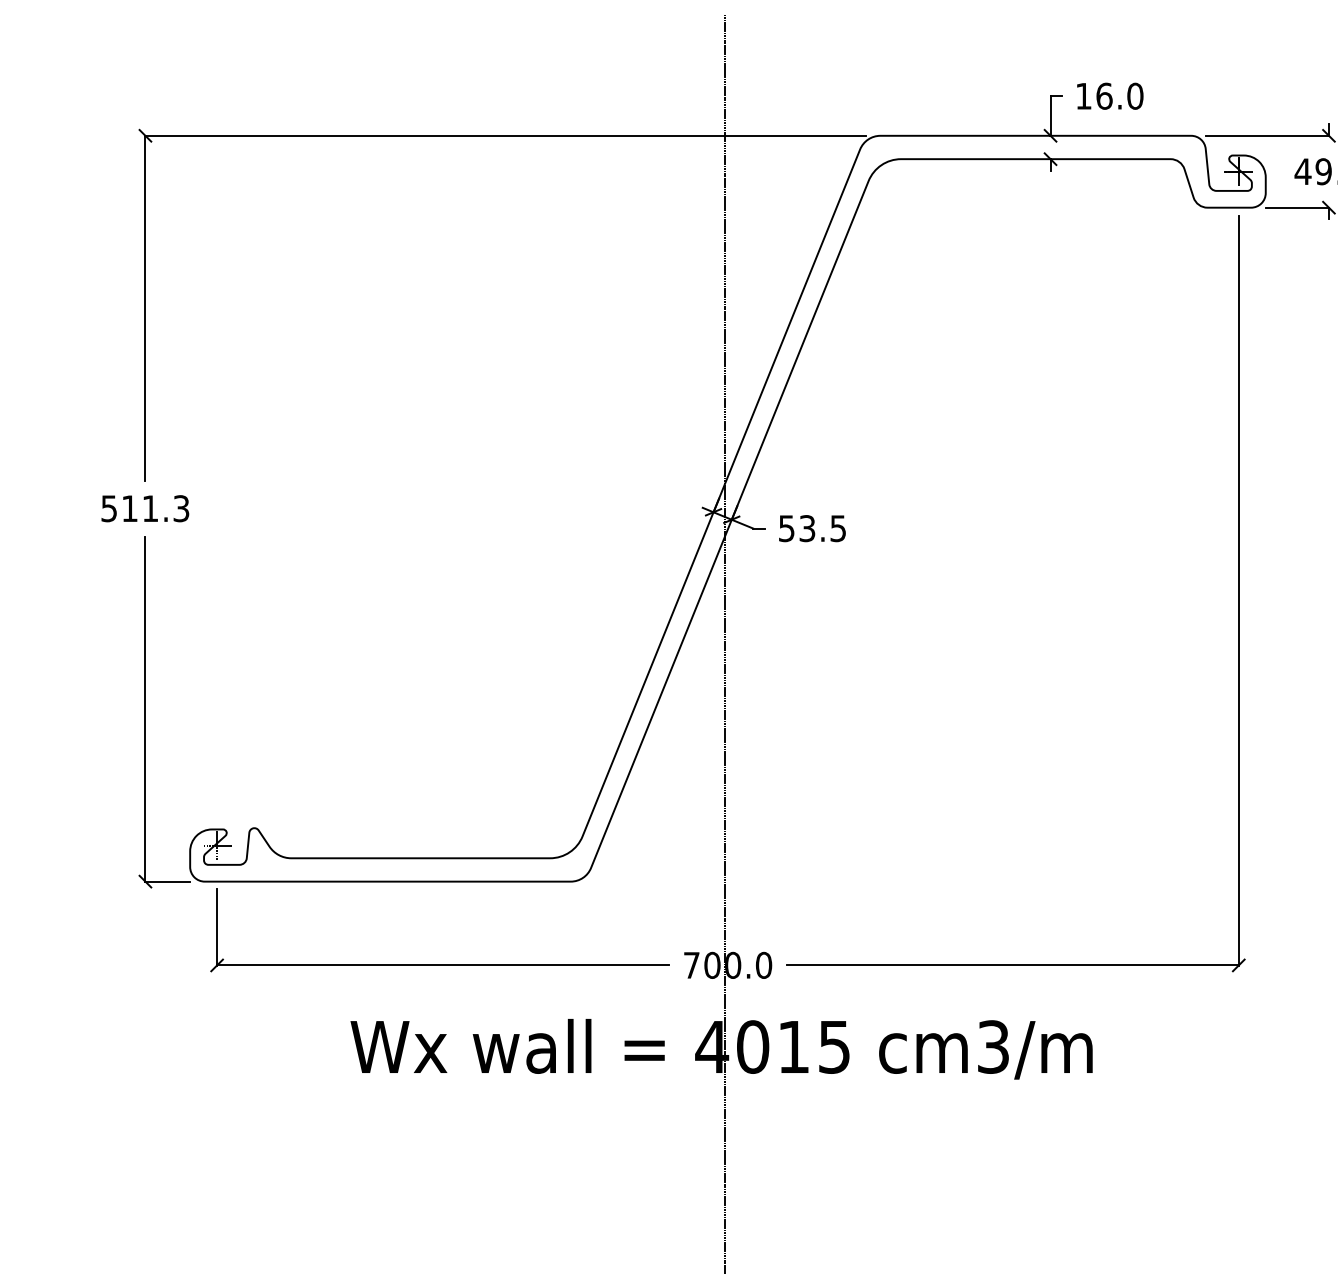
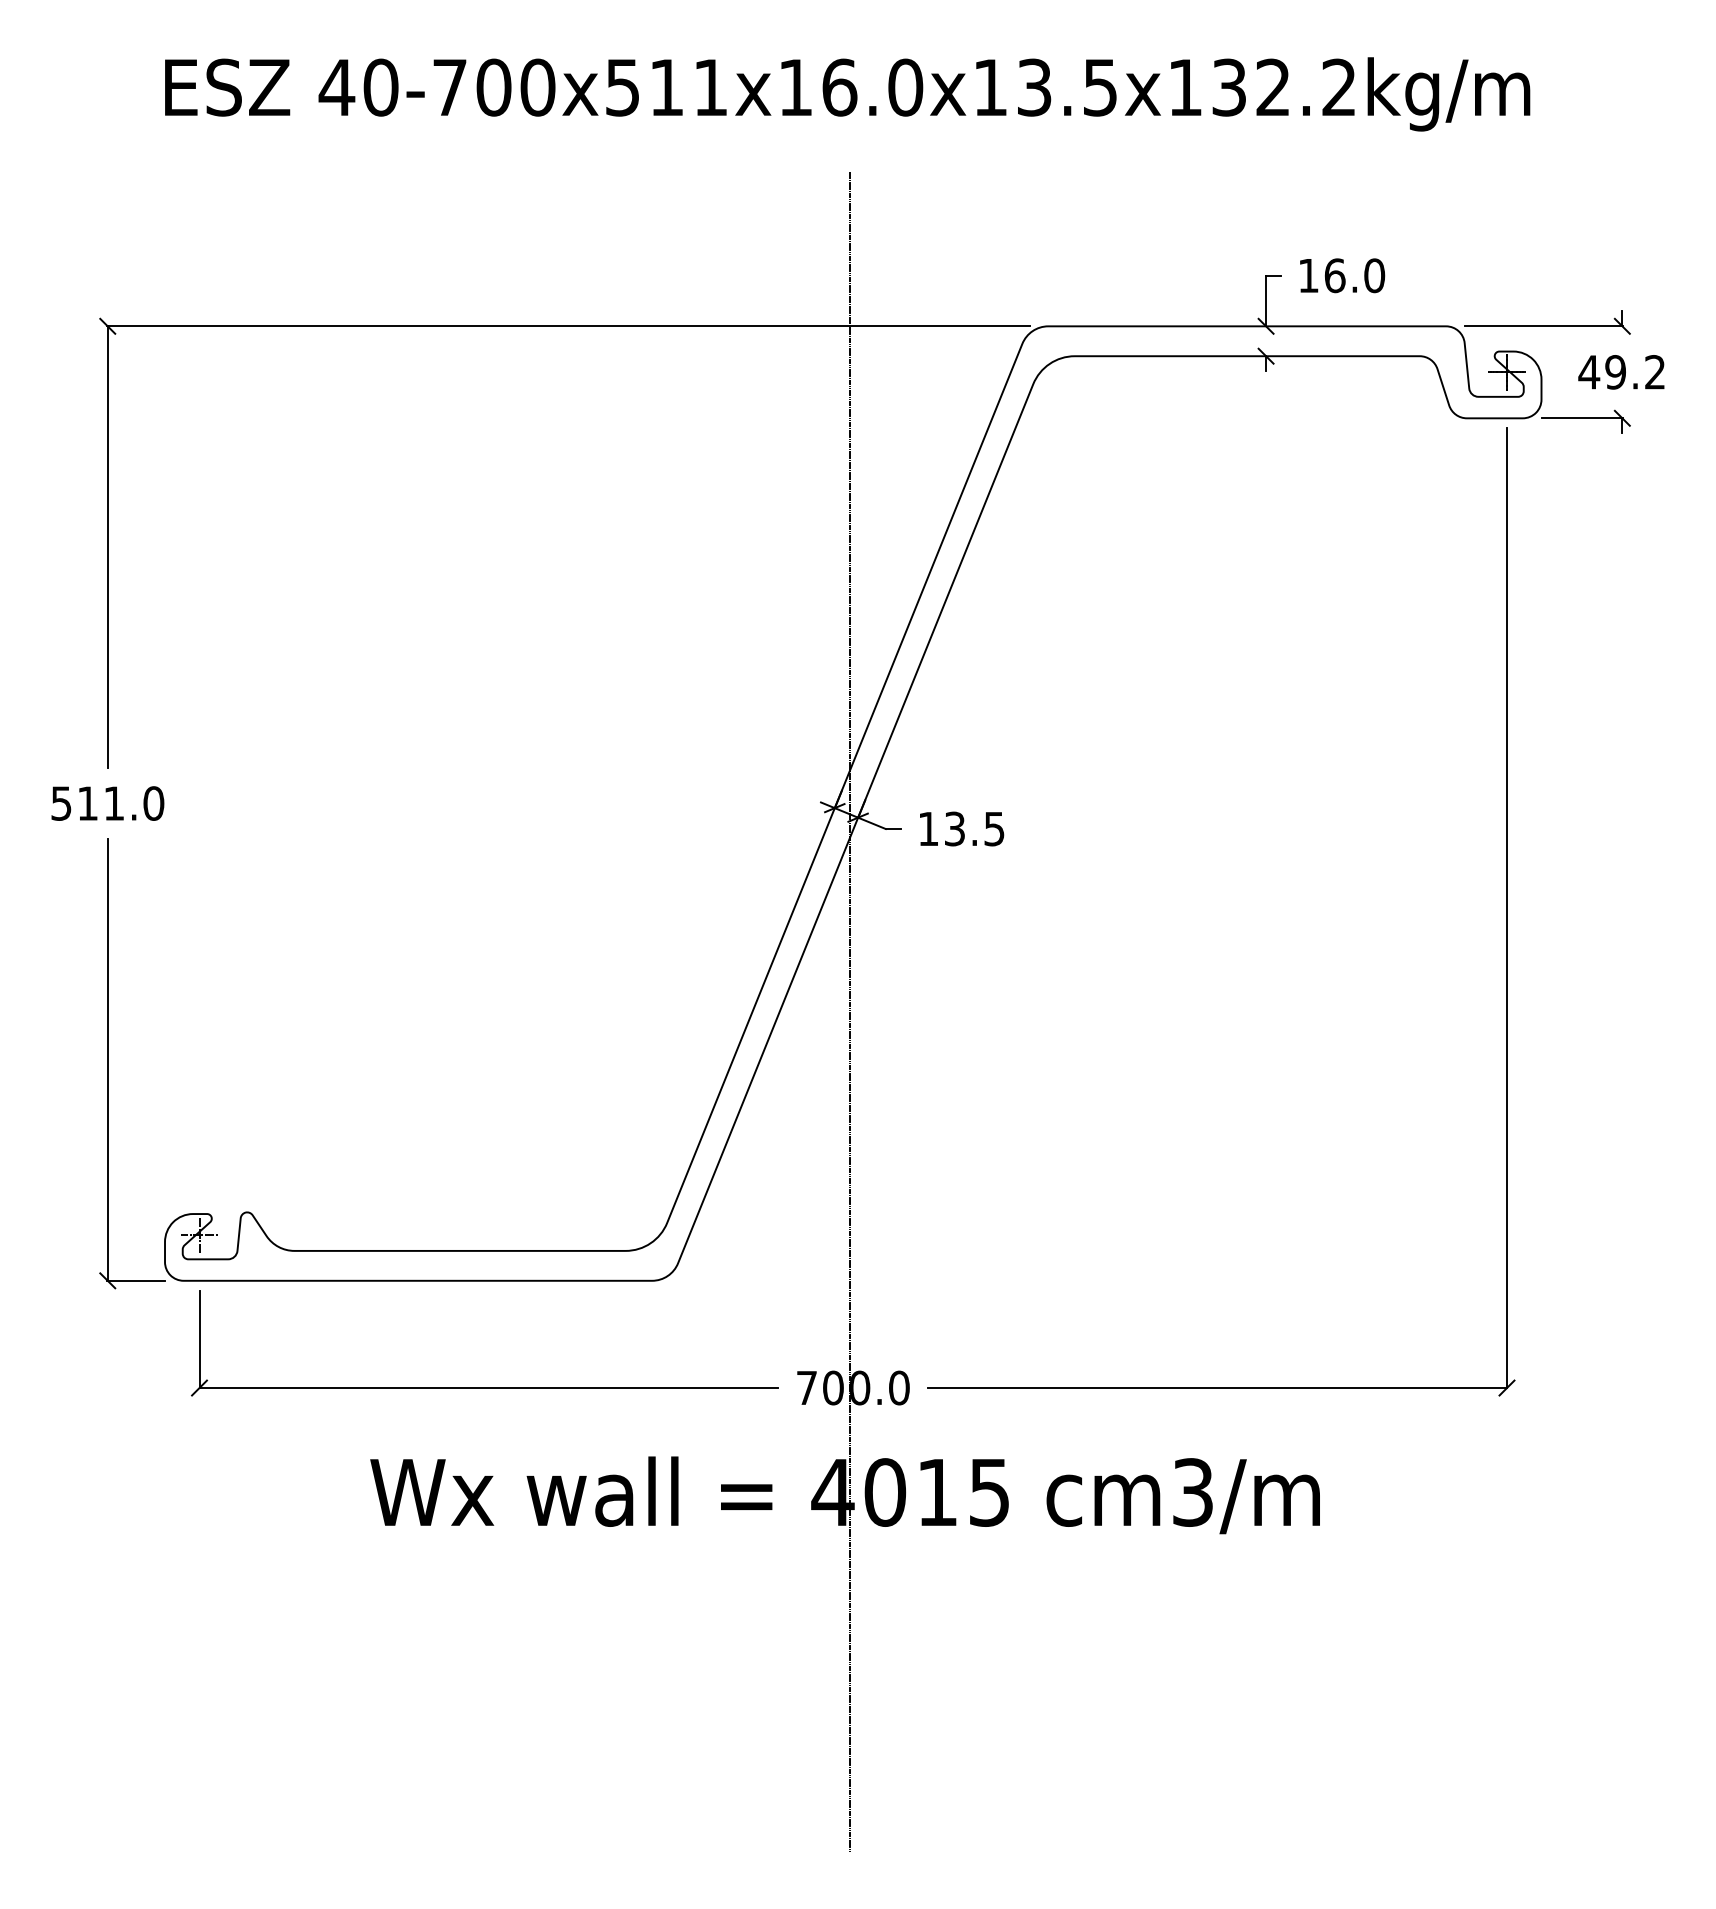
text: (181, 508) -> (153, 803), 511.3 -> 511.0
text: (786, 528) -> (928, 829), 53.5 -> 13.5

